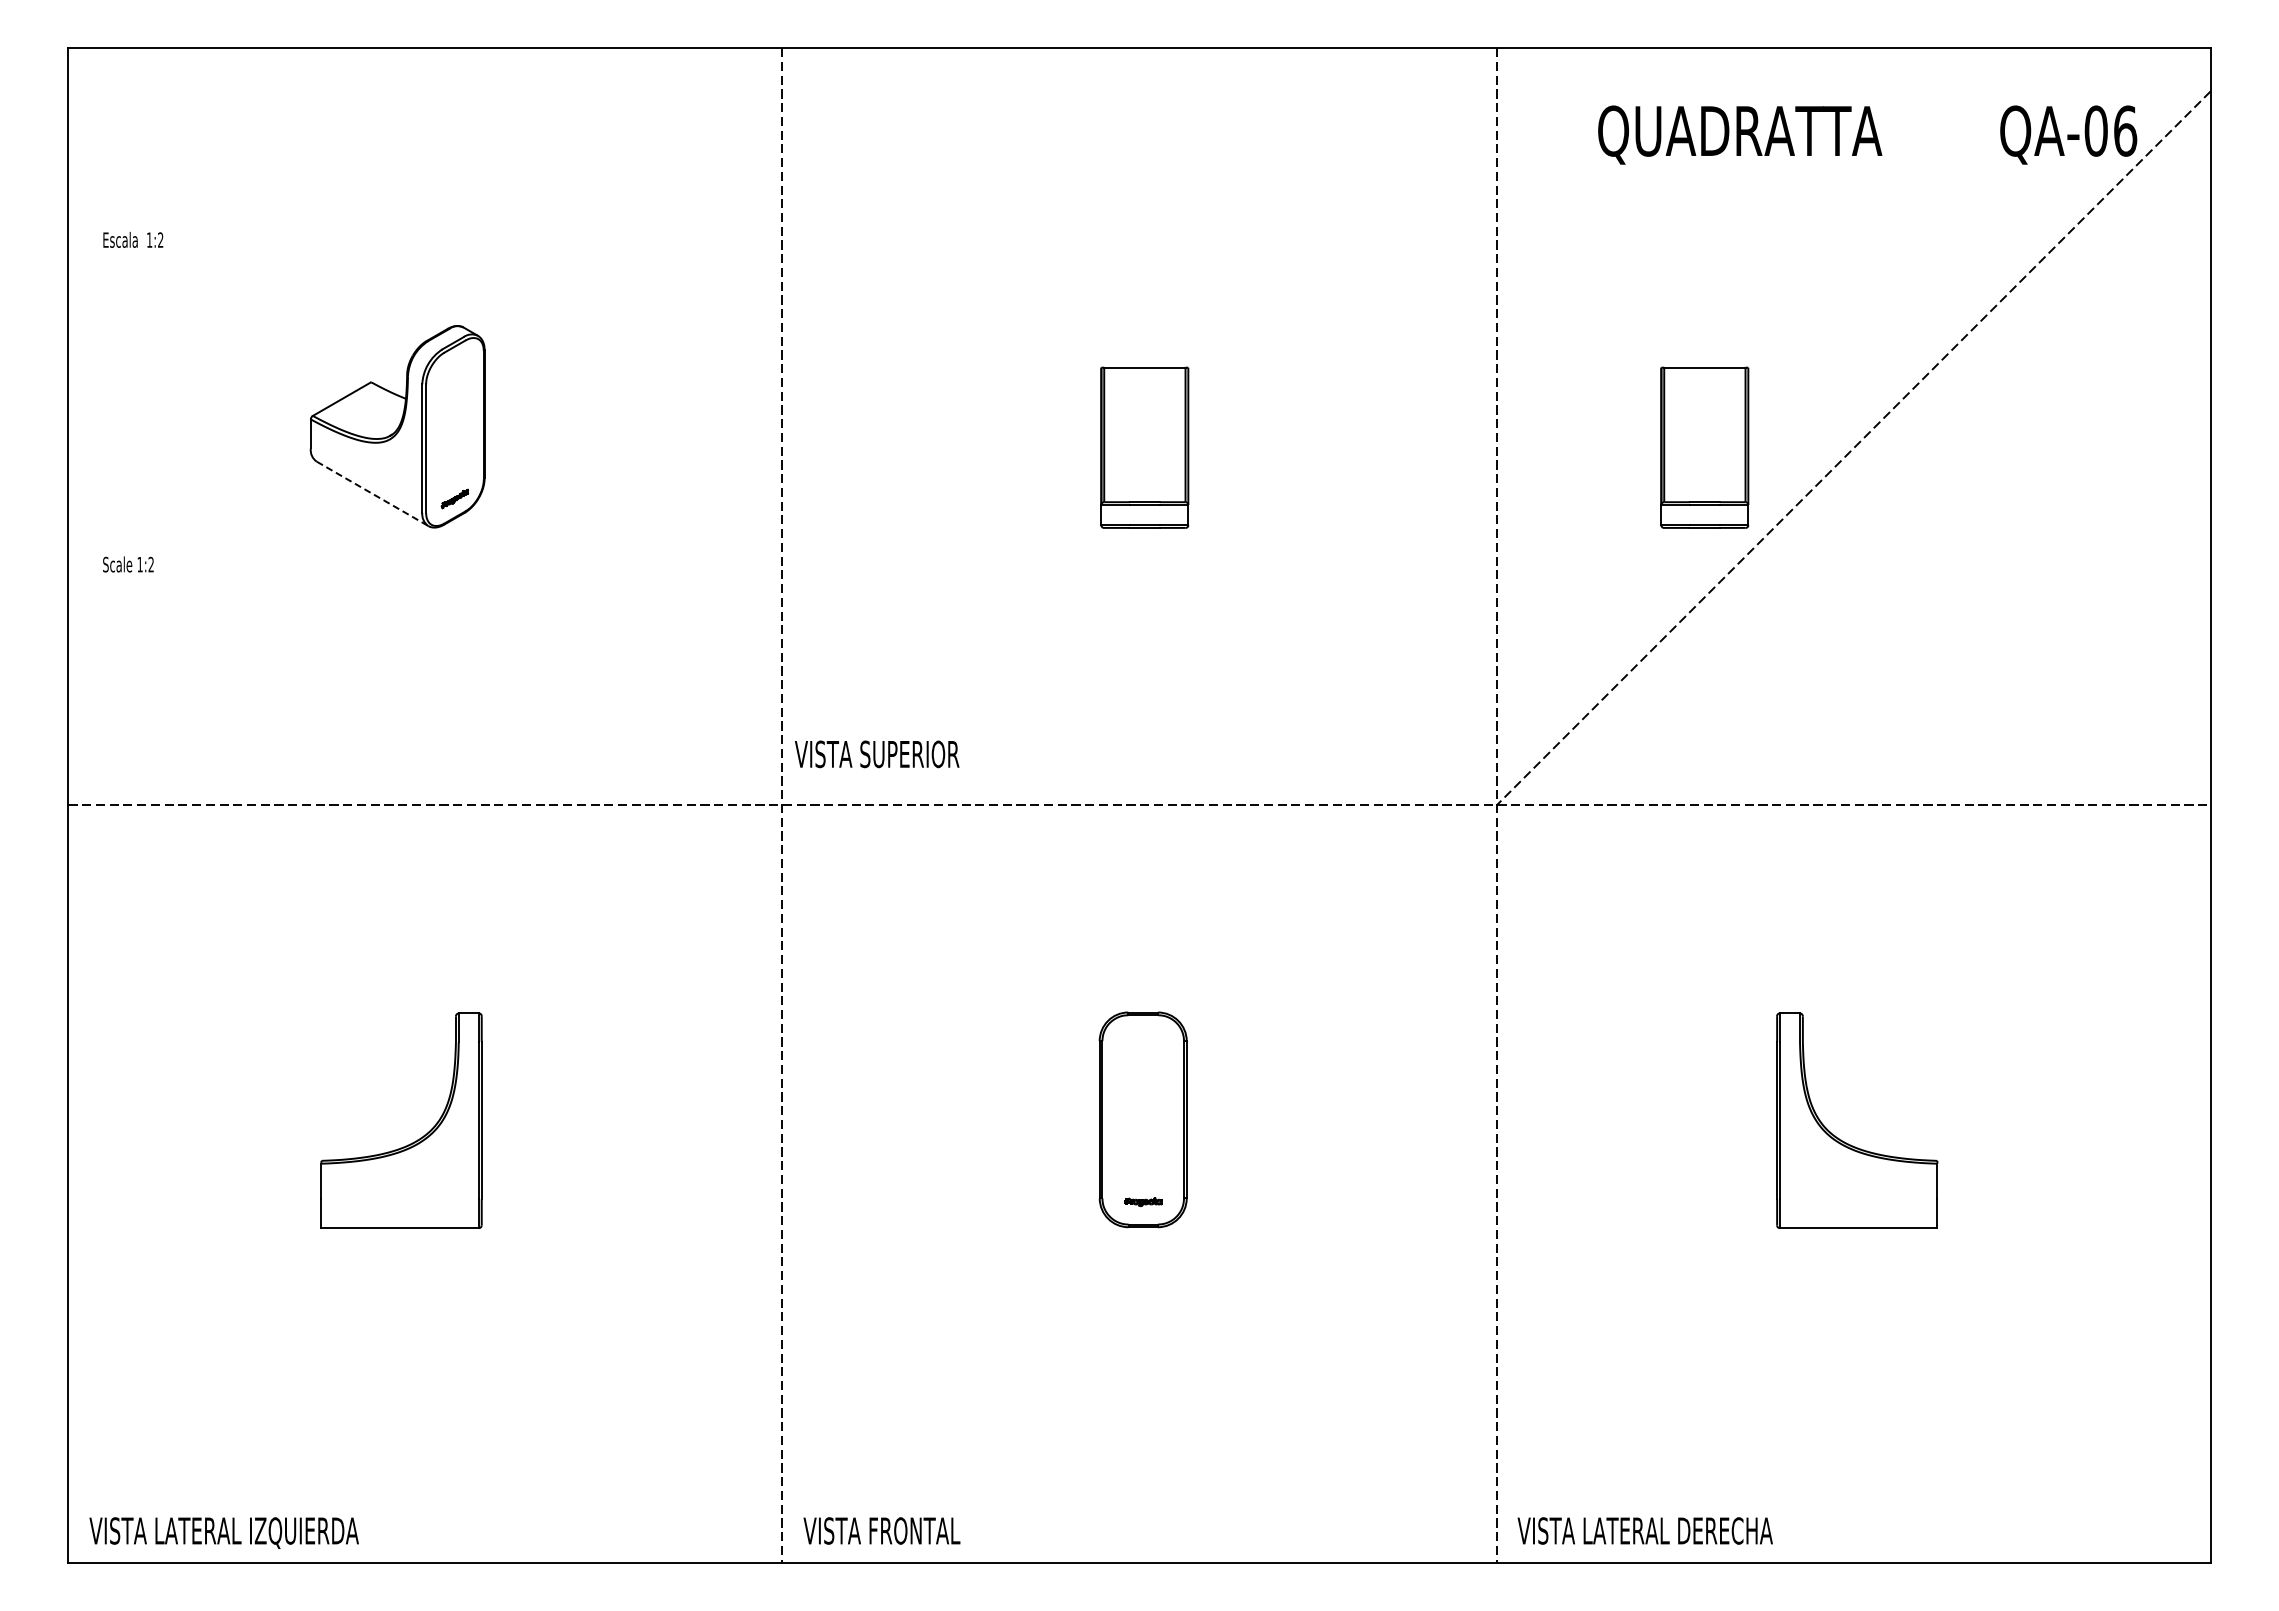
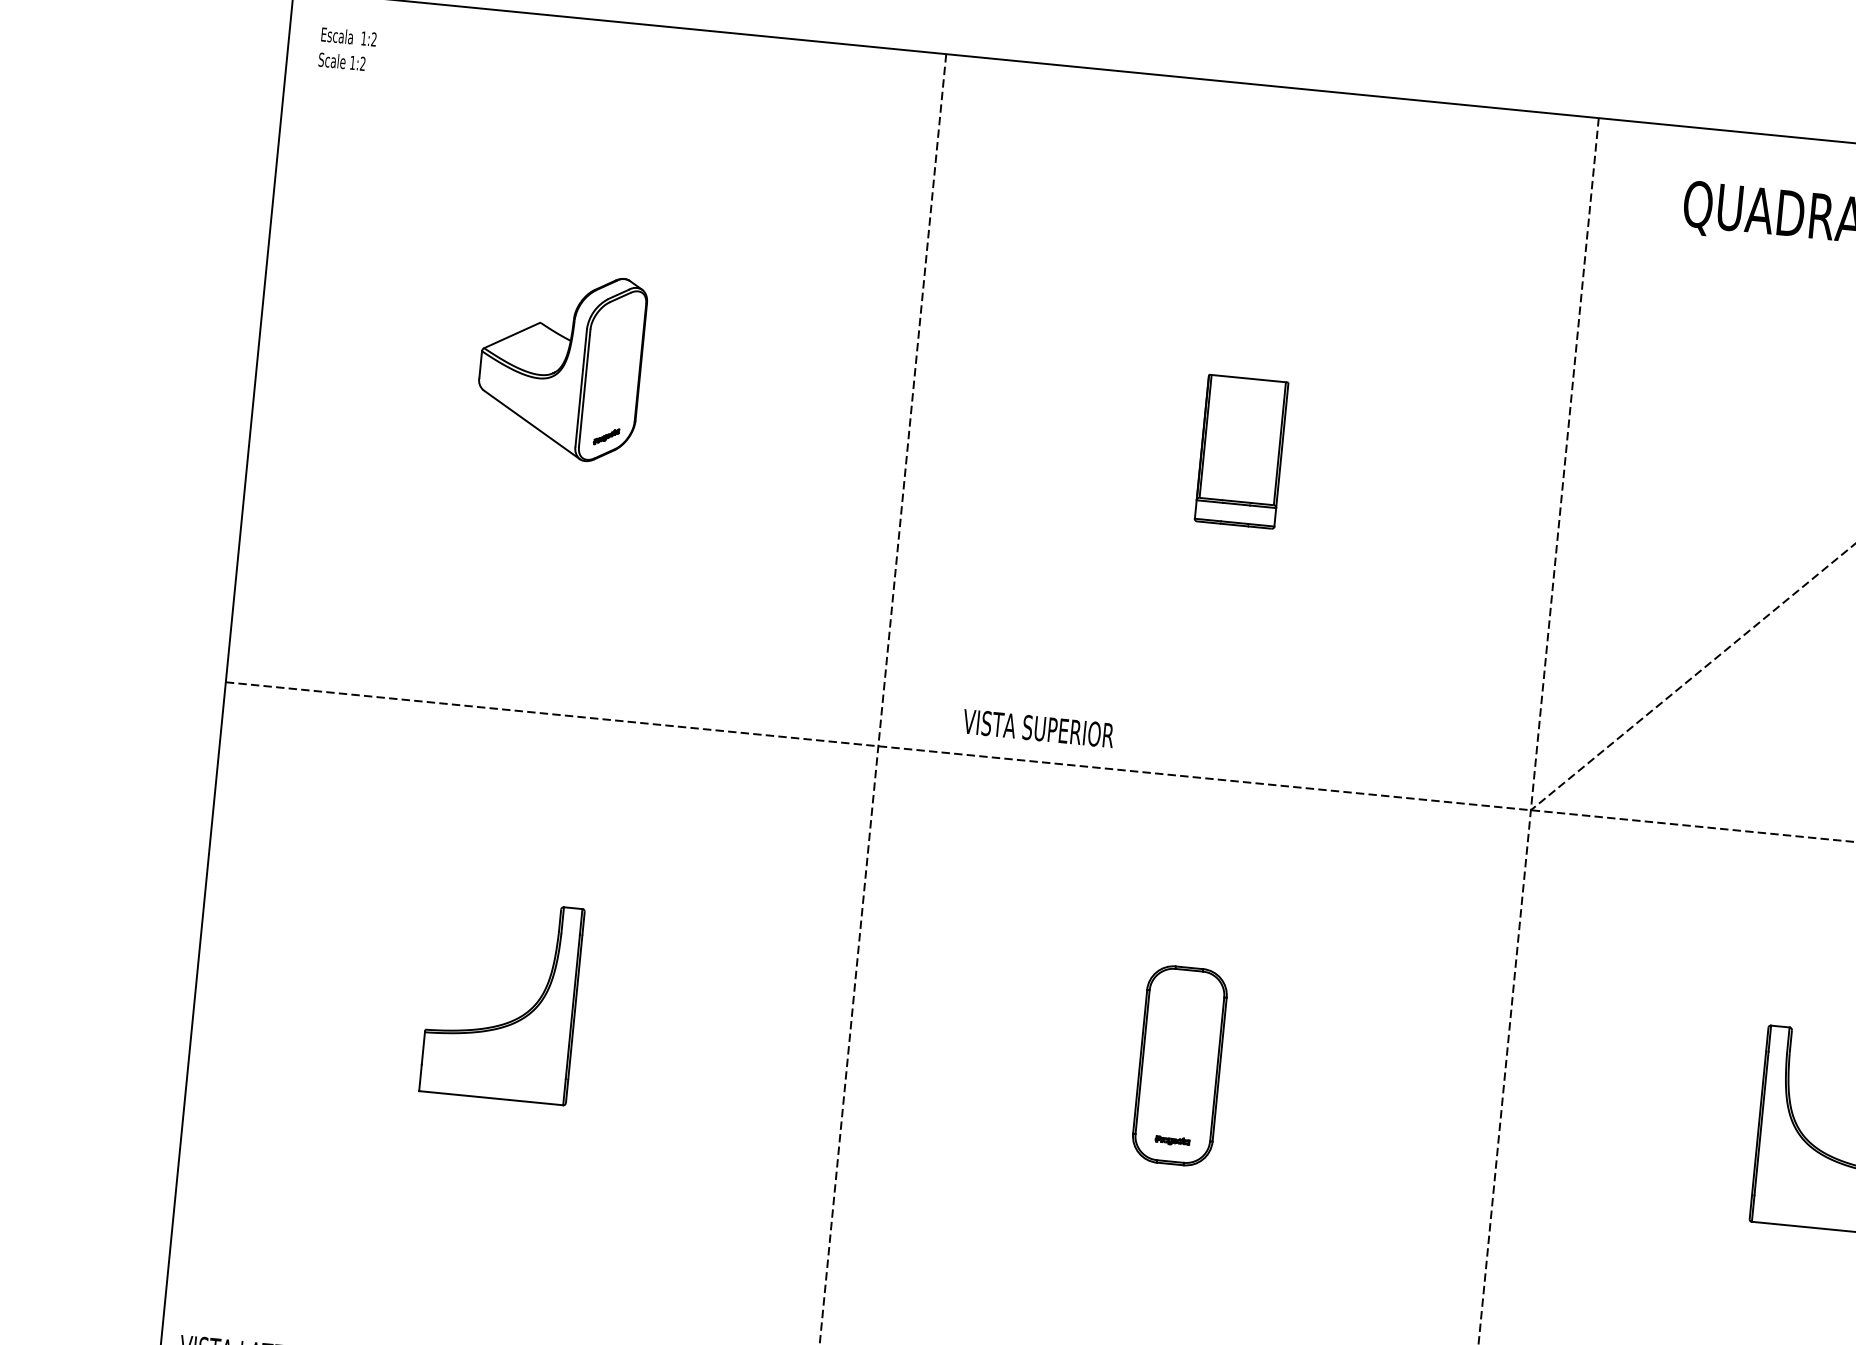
text: (133, 239) -> (349, 36), moved
part: (1704, 447) -> (1753, 501), removed
line: (373, 494) -> (532, 425), dashed -> solid
text: (128, 564) -> (342, 61), moved
text: (877, 754) -> (1038, 728), moved

